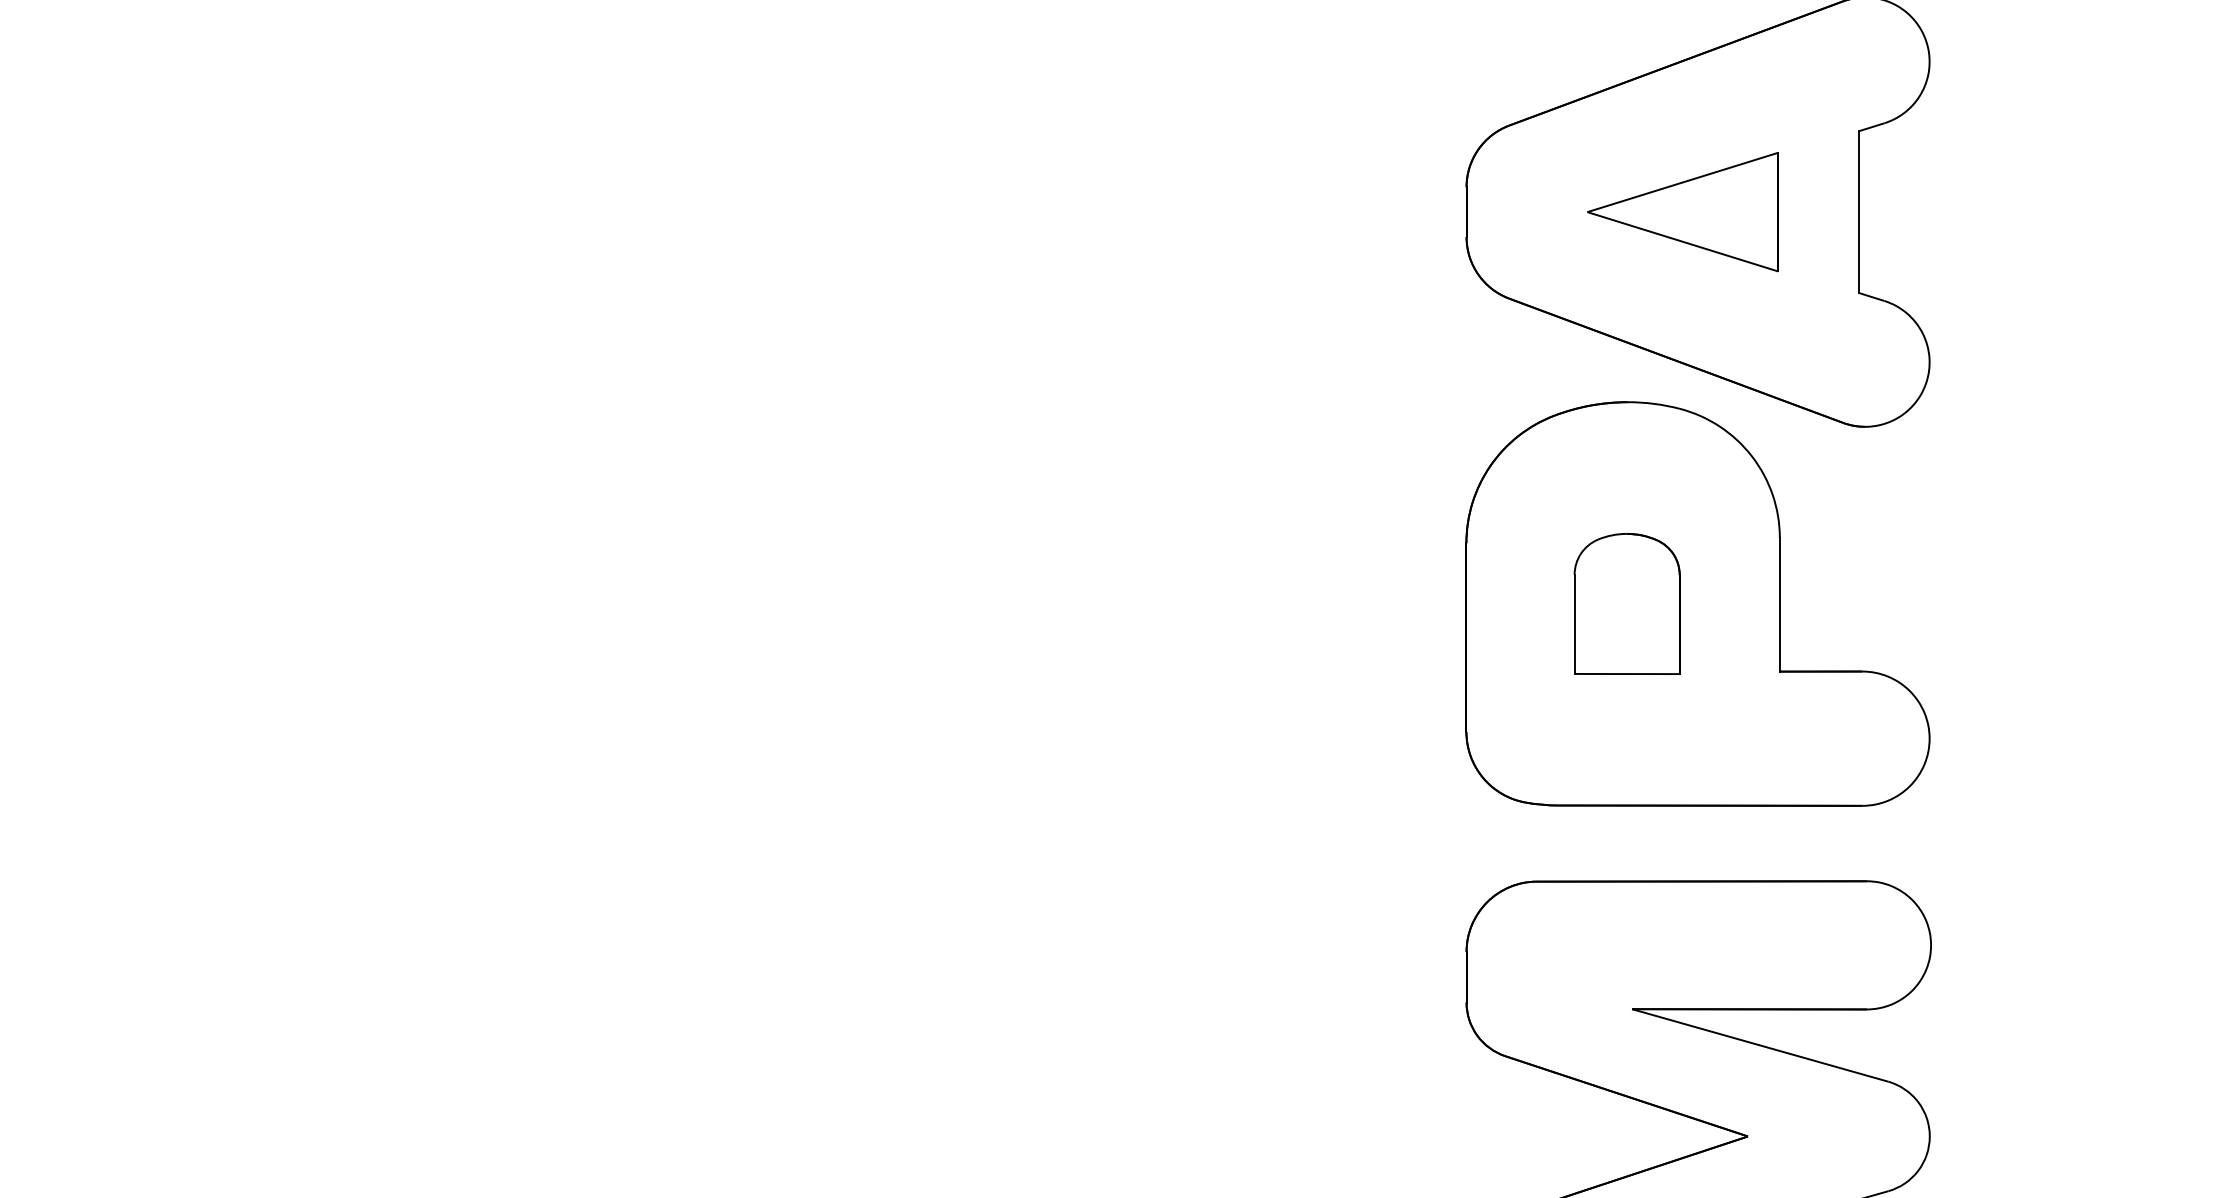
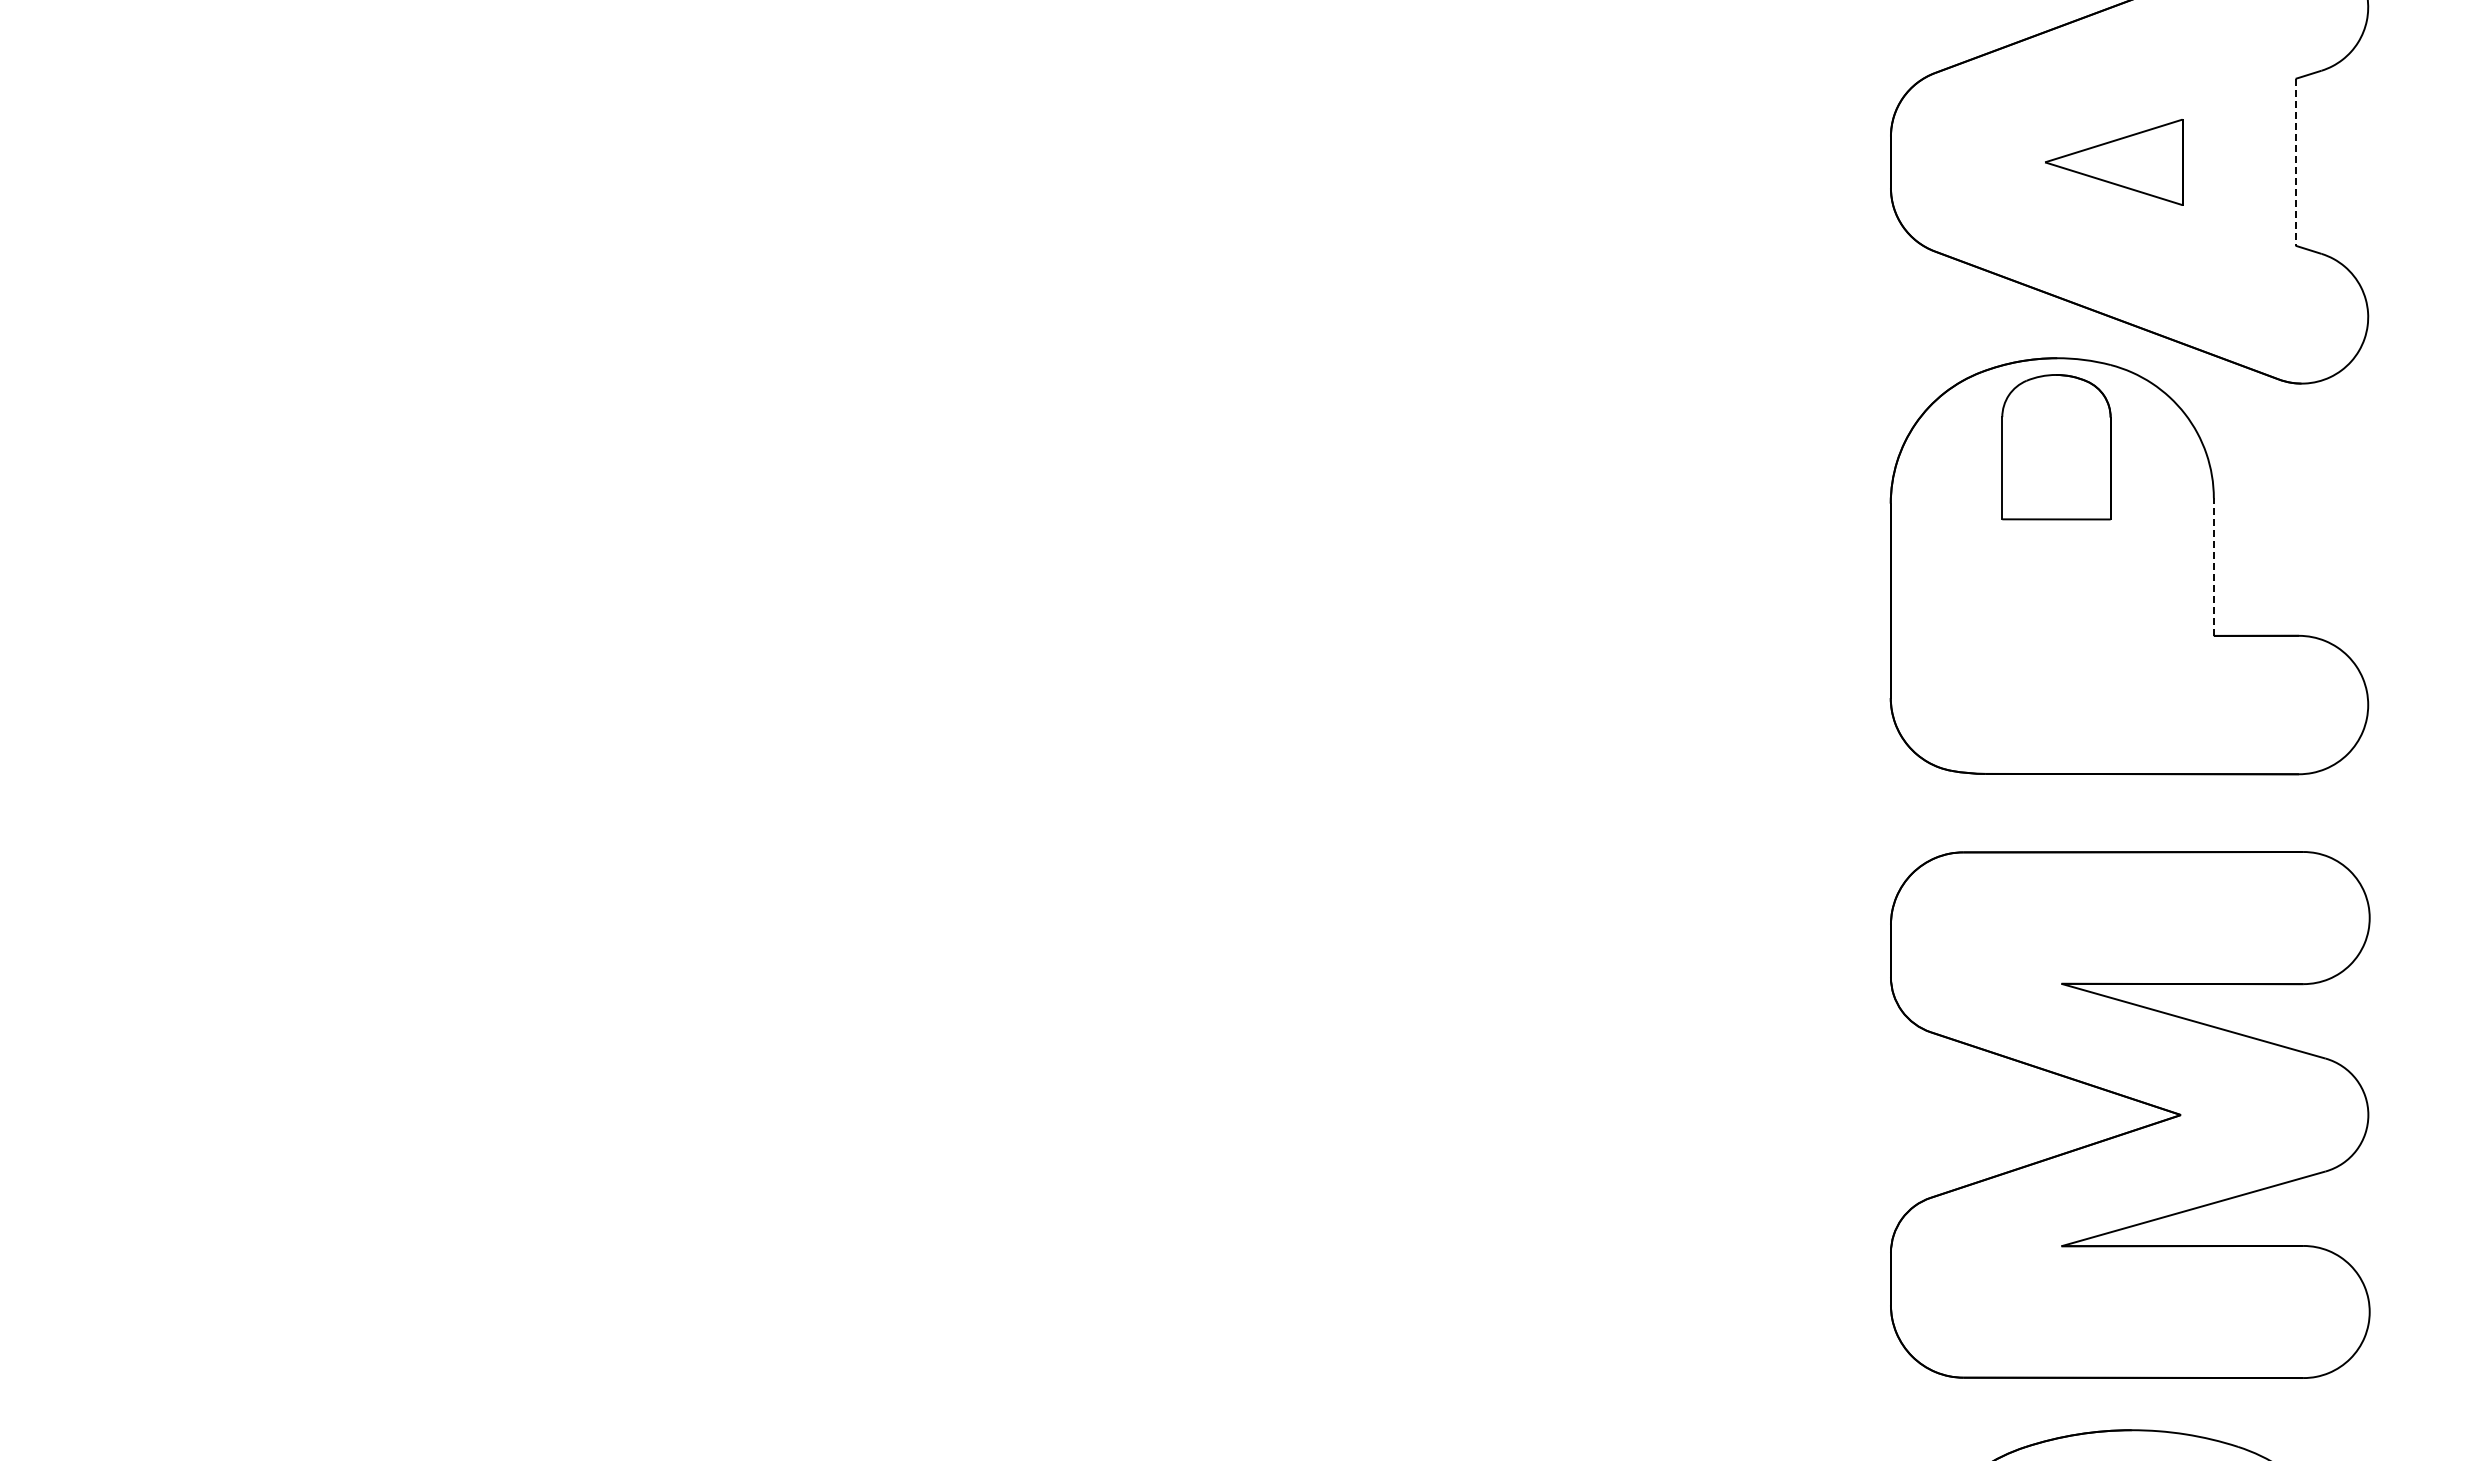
part: (1682, 212) -> (2113, 162), size x0.7
line: (1859, 212) -> (2295, 162), solid -> dashed
part: (1627, 604) -> (2056, 447), moved
line: (1779, 605) -> (2213, 567), solid -> dashed

